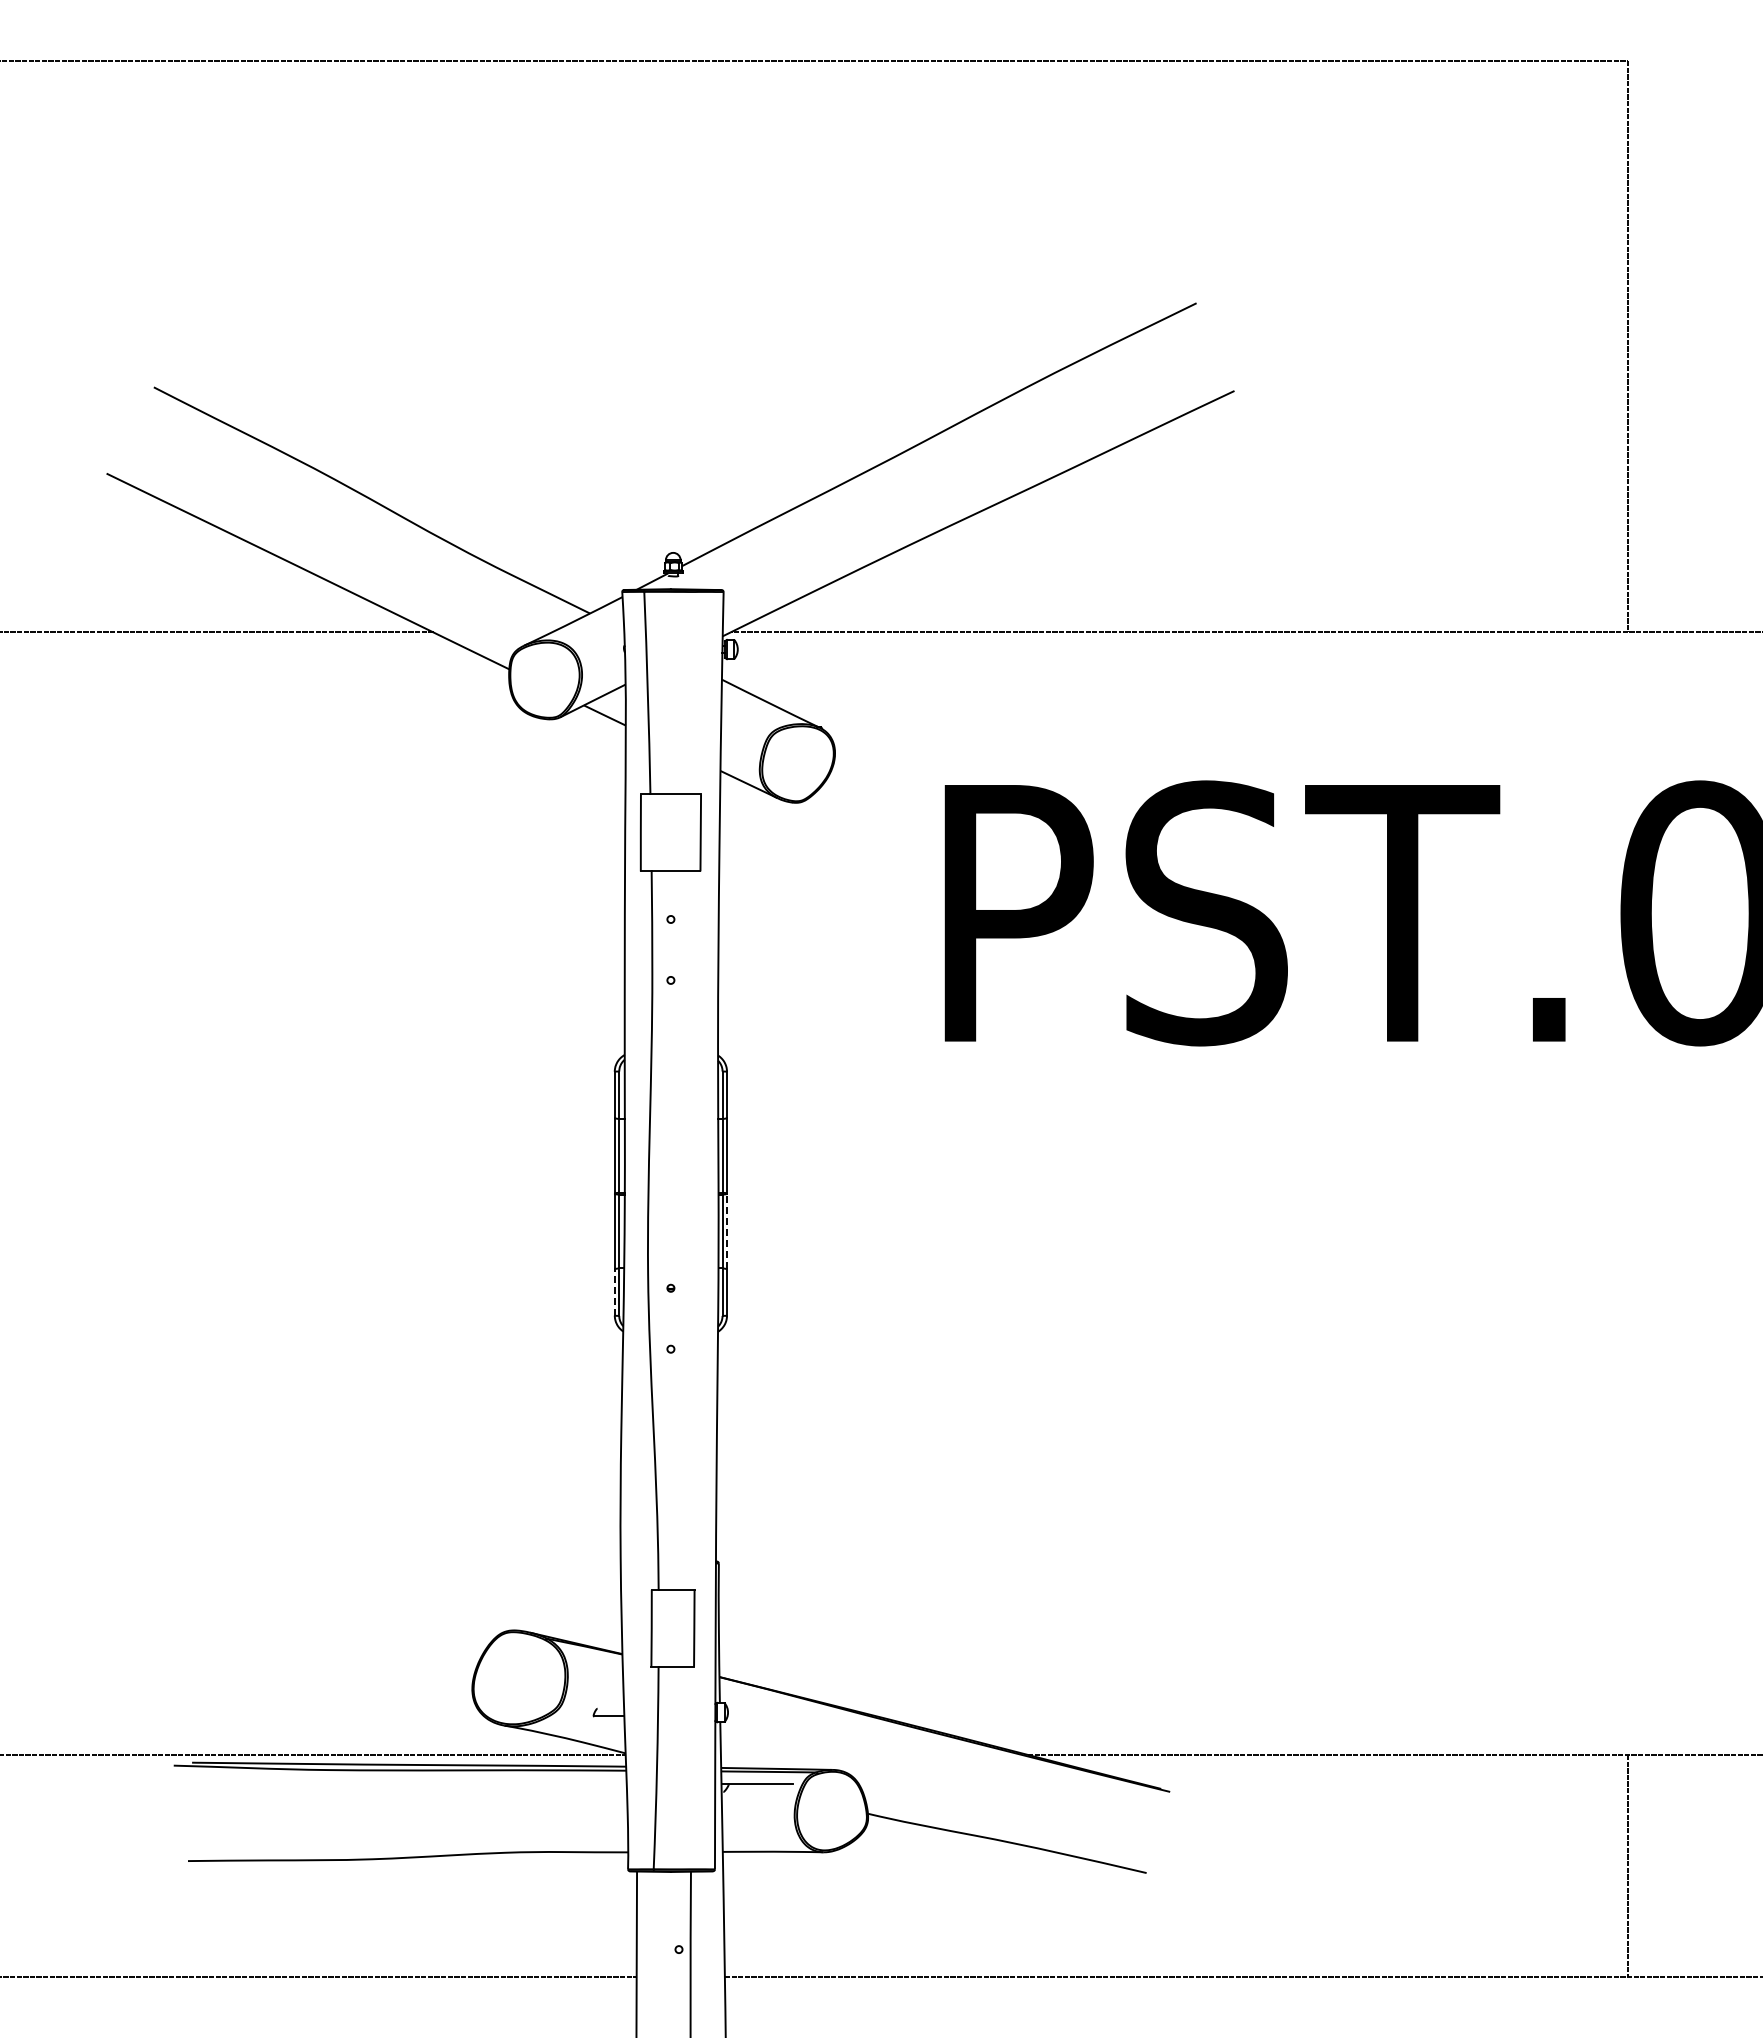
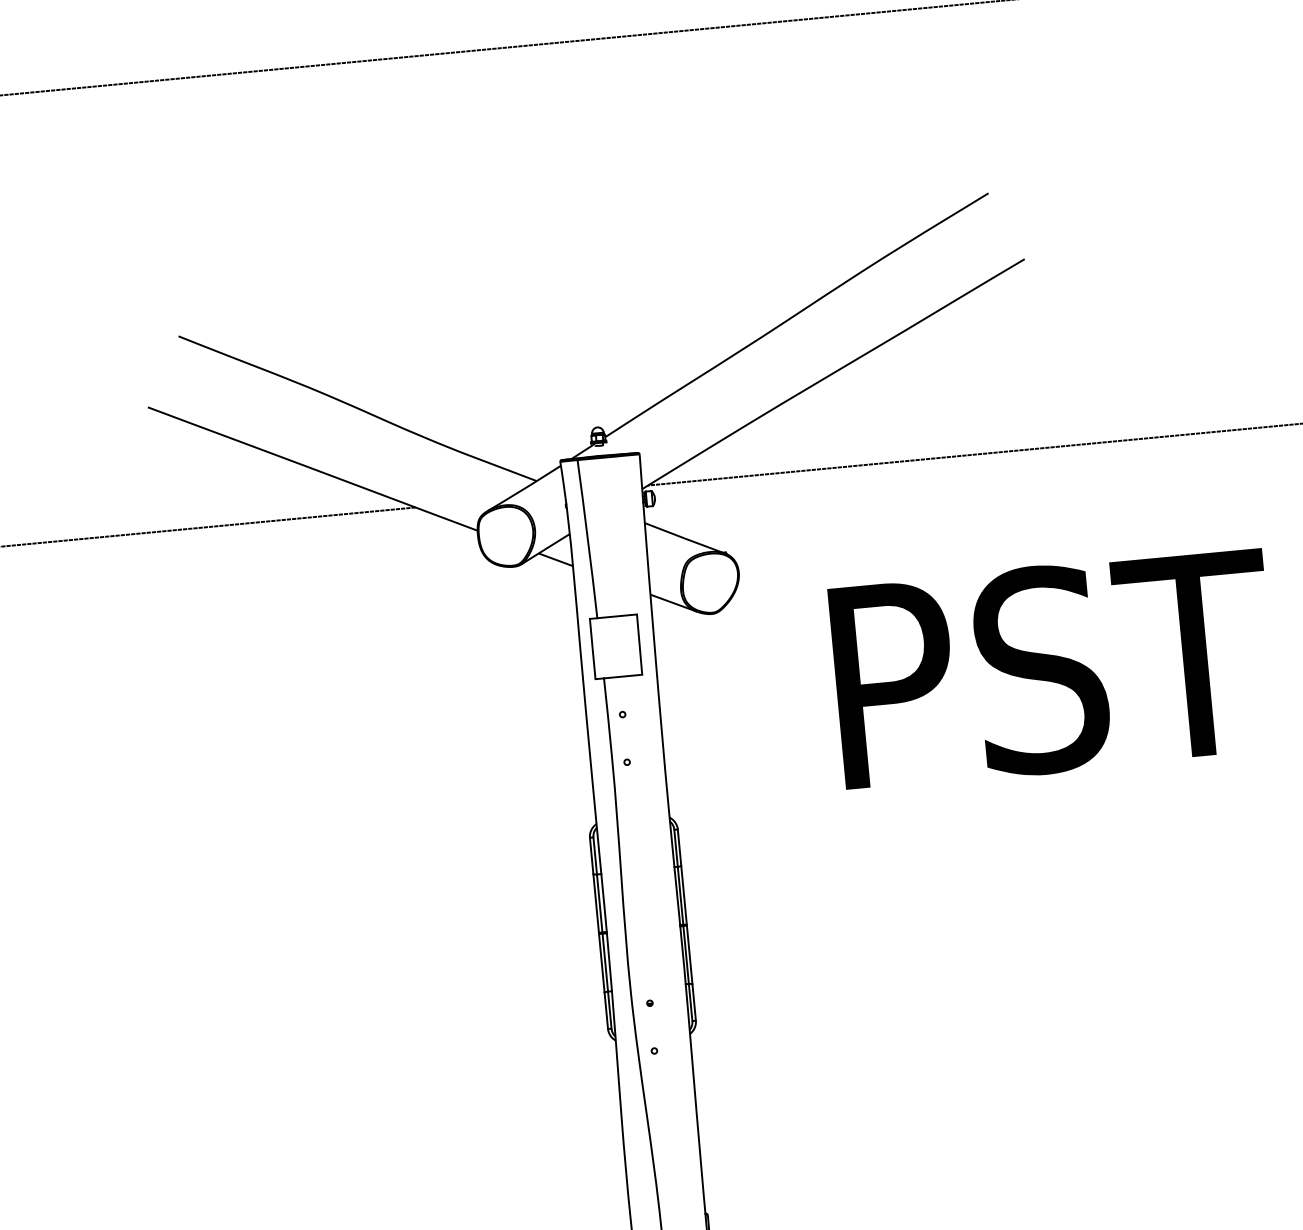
line: (727, 1231) -> (690, 954), dashed -> solid
line: (614, 1291) -> (606, 1009), dashed -> solid

